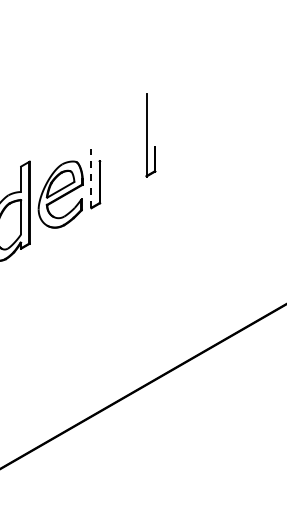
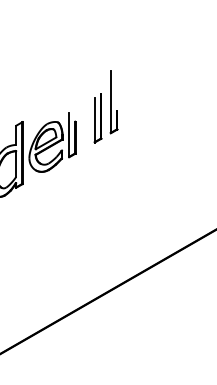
part: (129, 156) -> (97, 118), added
line: (91, 178) -> (69, 134), dashed -> solid

